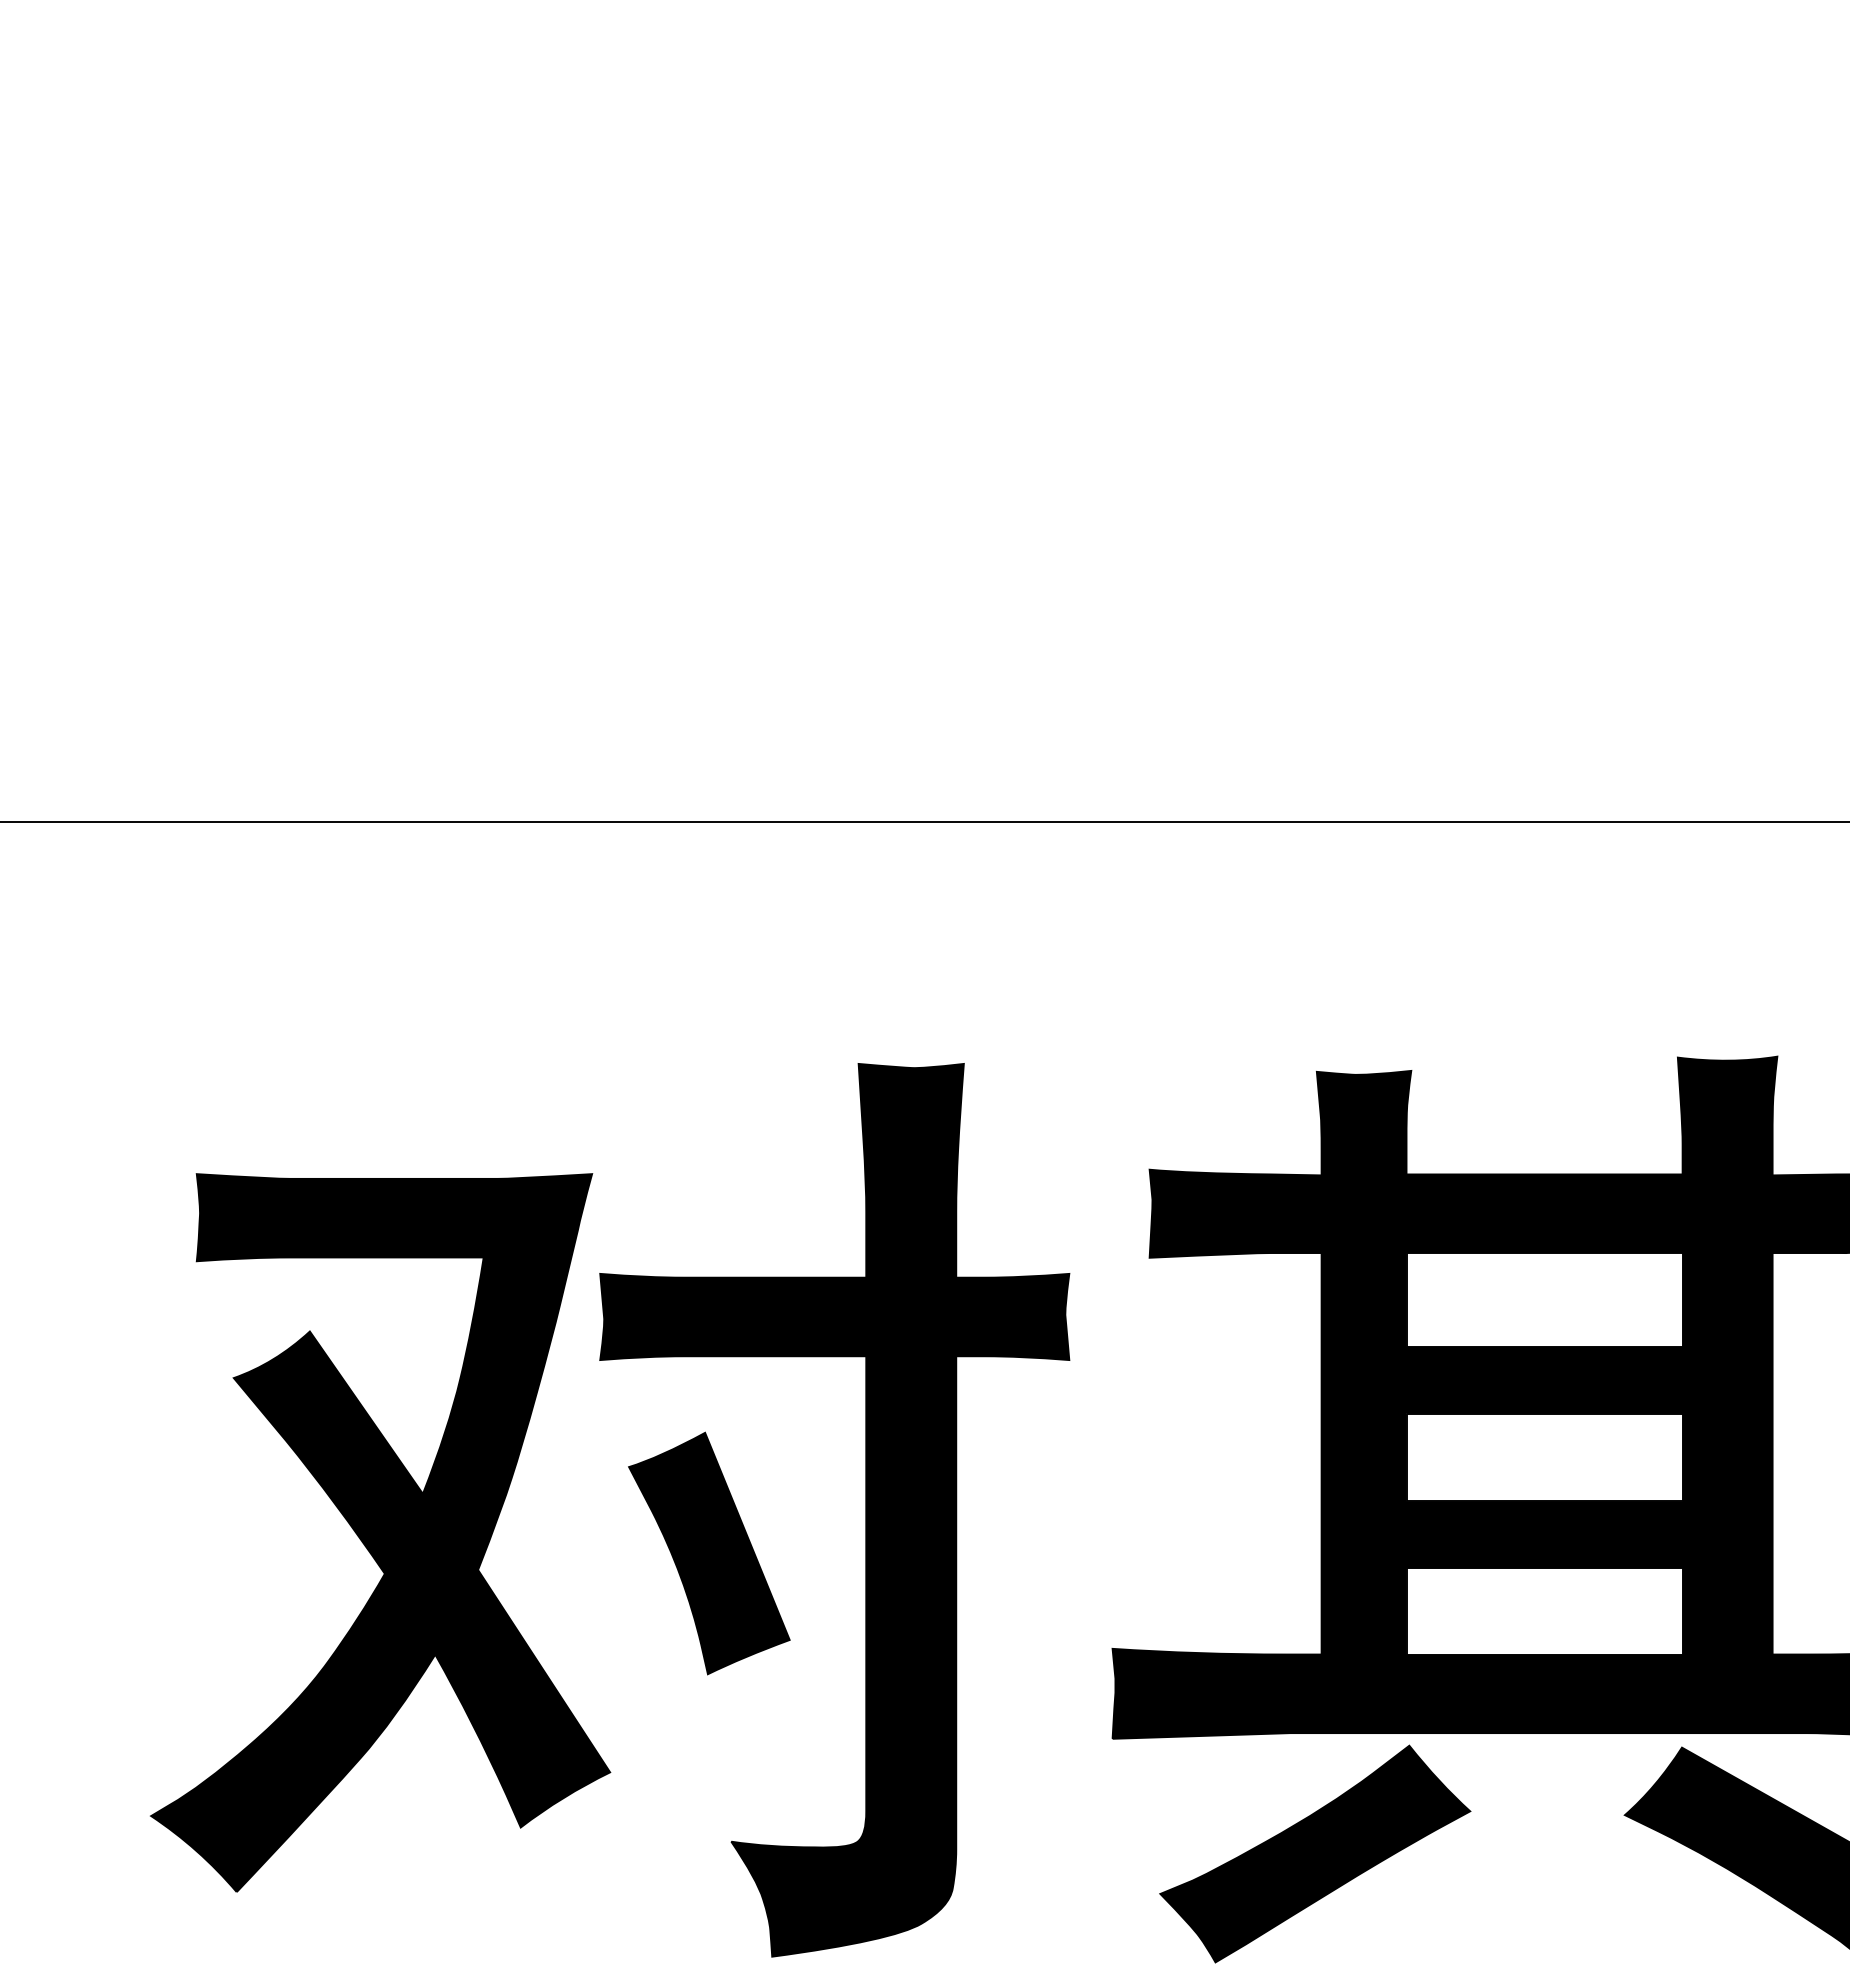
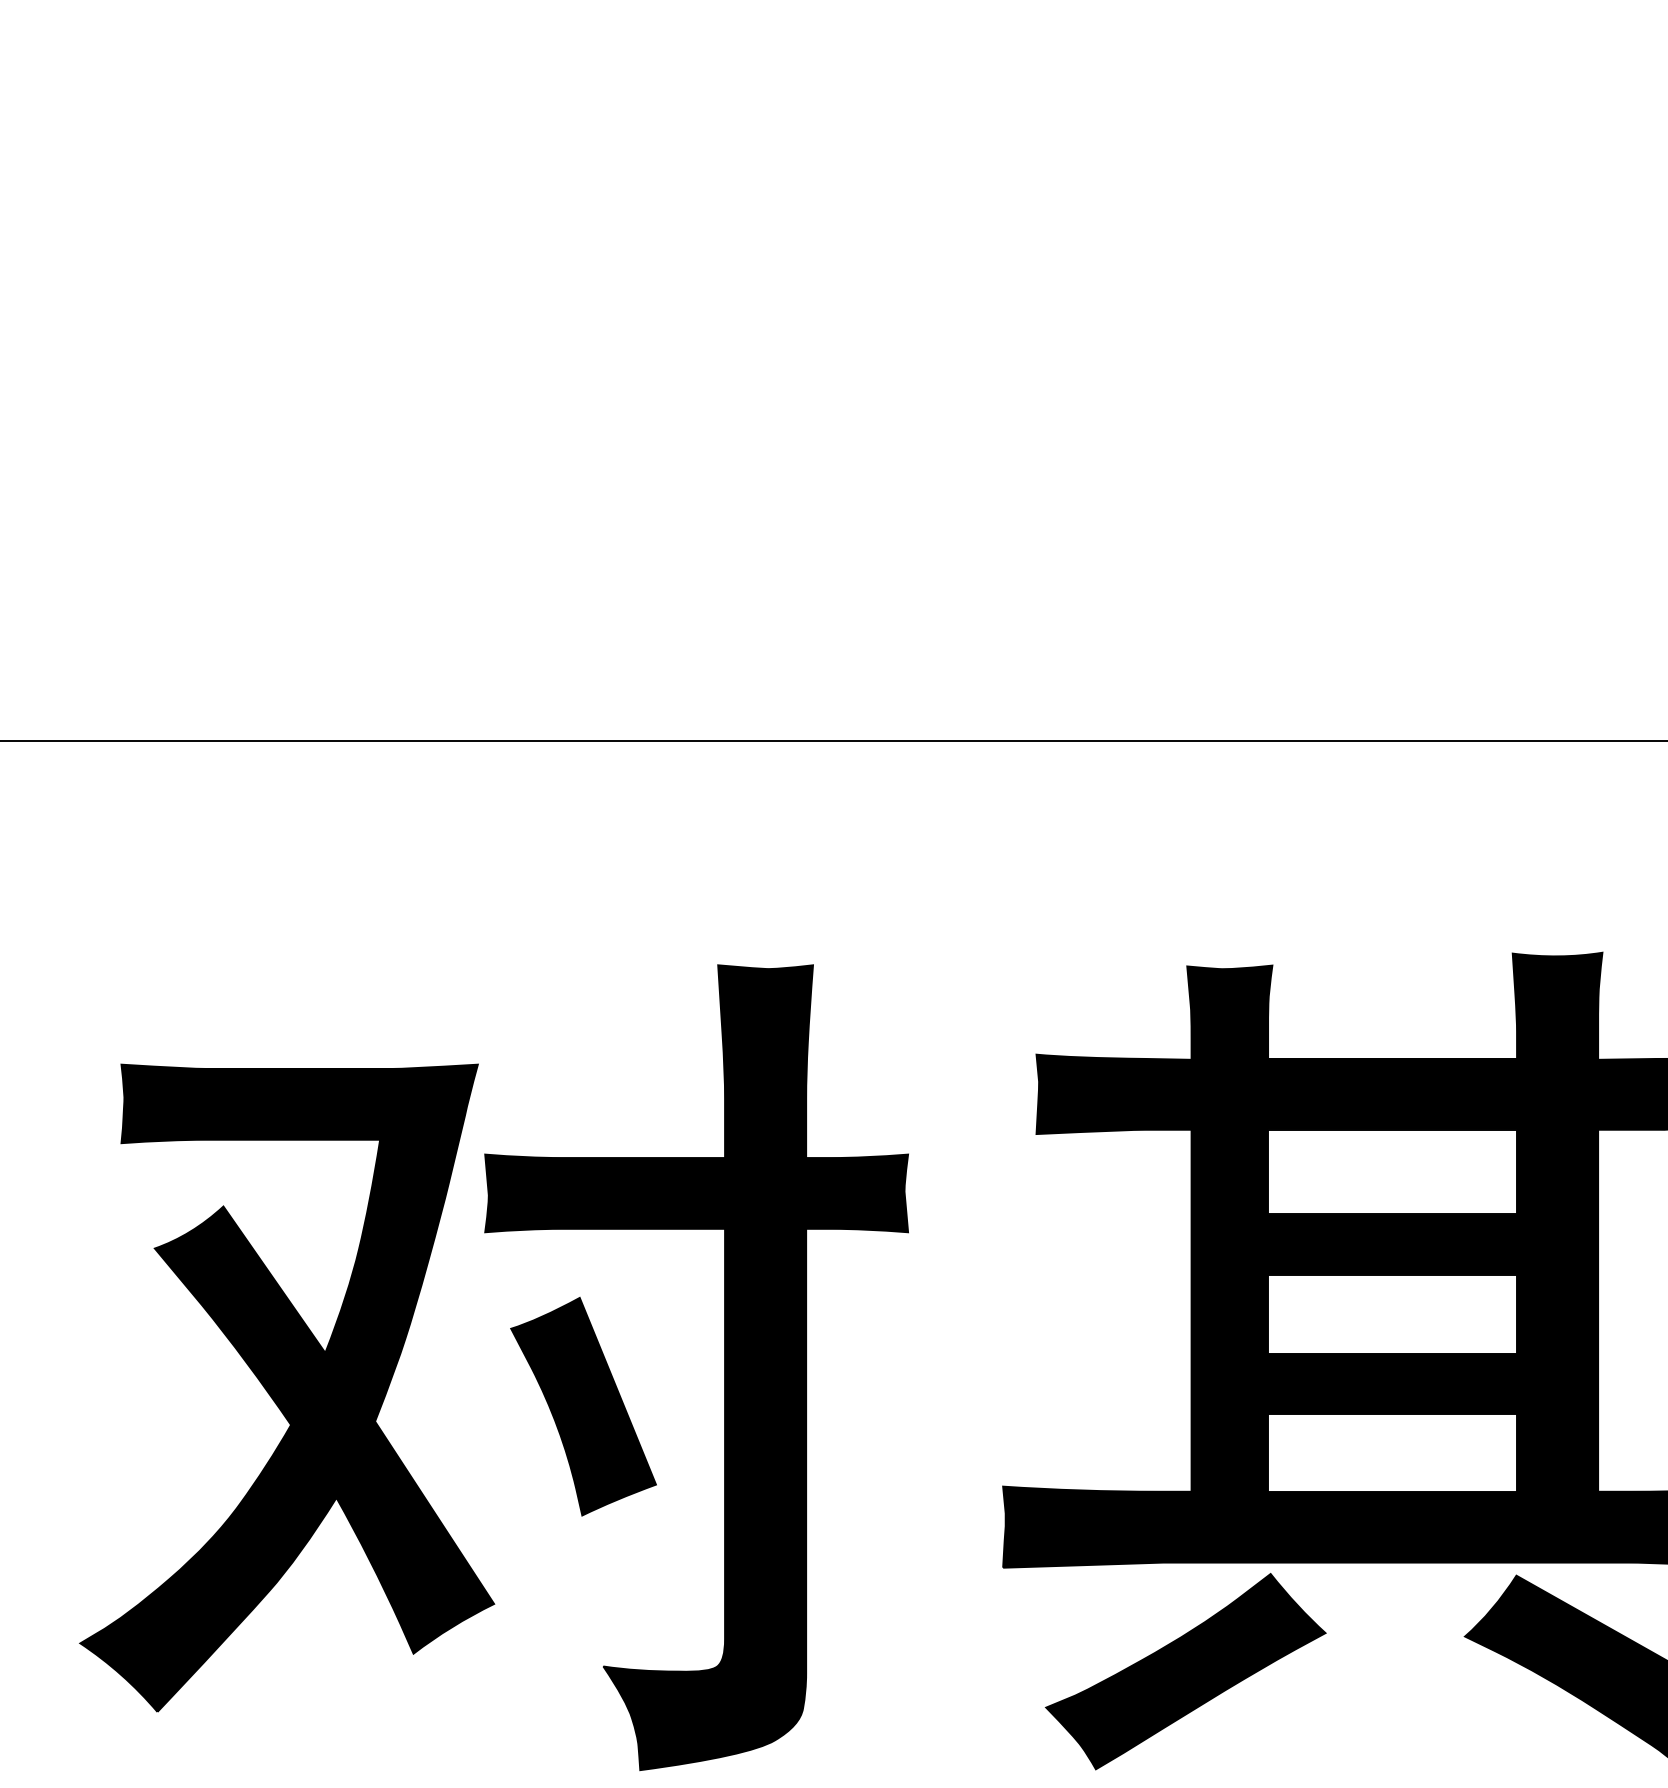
part: (641, 1493) -> (522, 1352), moved

